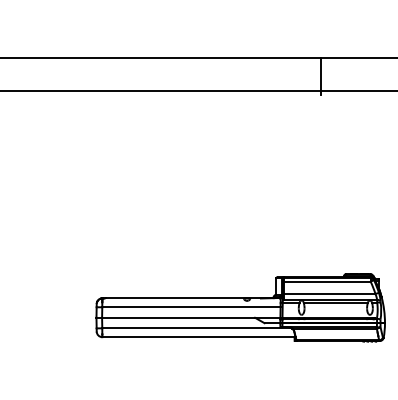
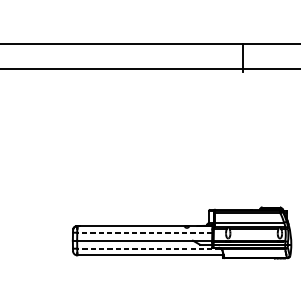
line: (190, 307) -> (144, 232), solid -> dashed
line: (197, 328) -> (149, 248), solid -> dashed

